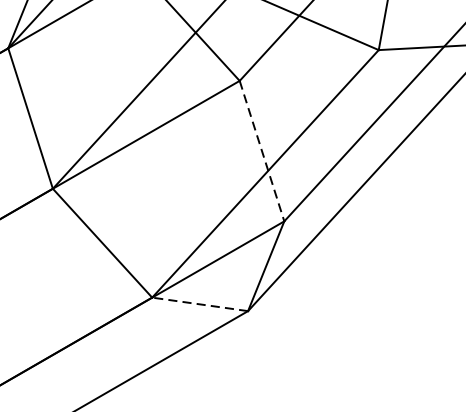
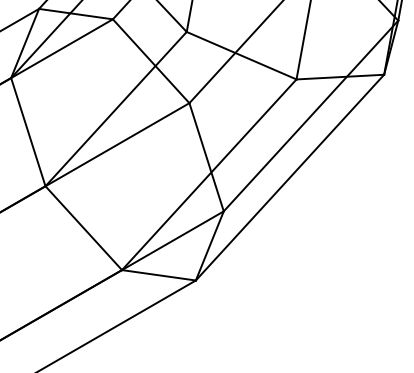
line: (261, 151) -> (206, 157), dashed -> solid
line: (199, 304) -> (158, 275), dashed -> solid

